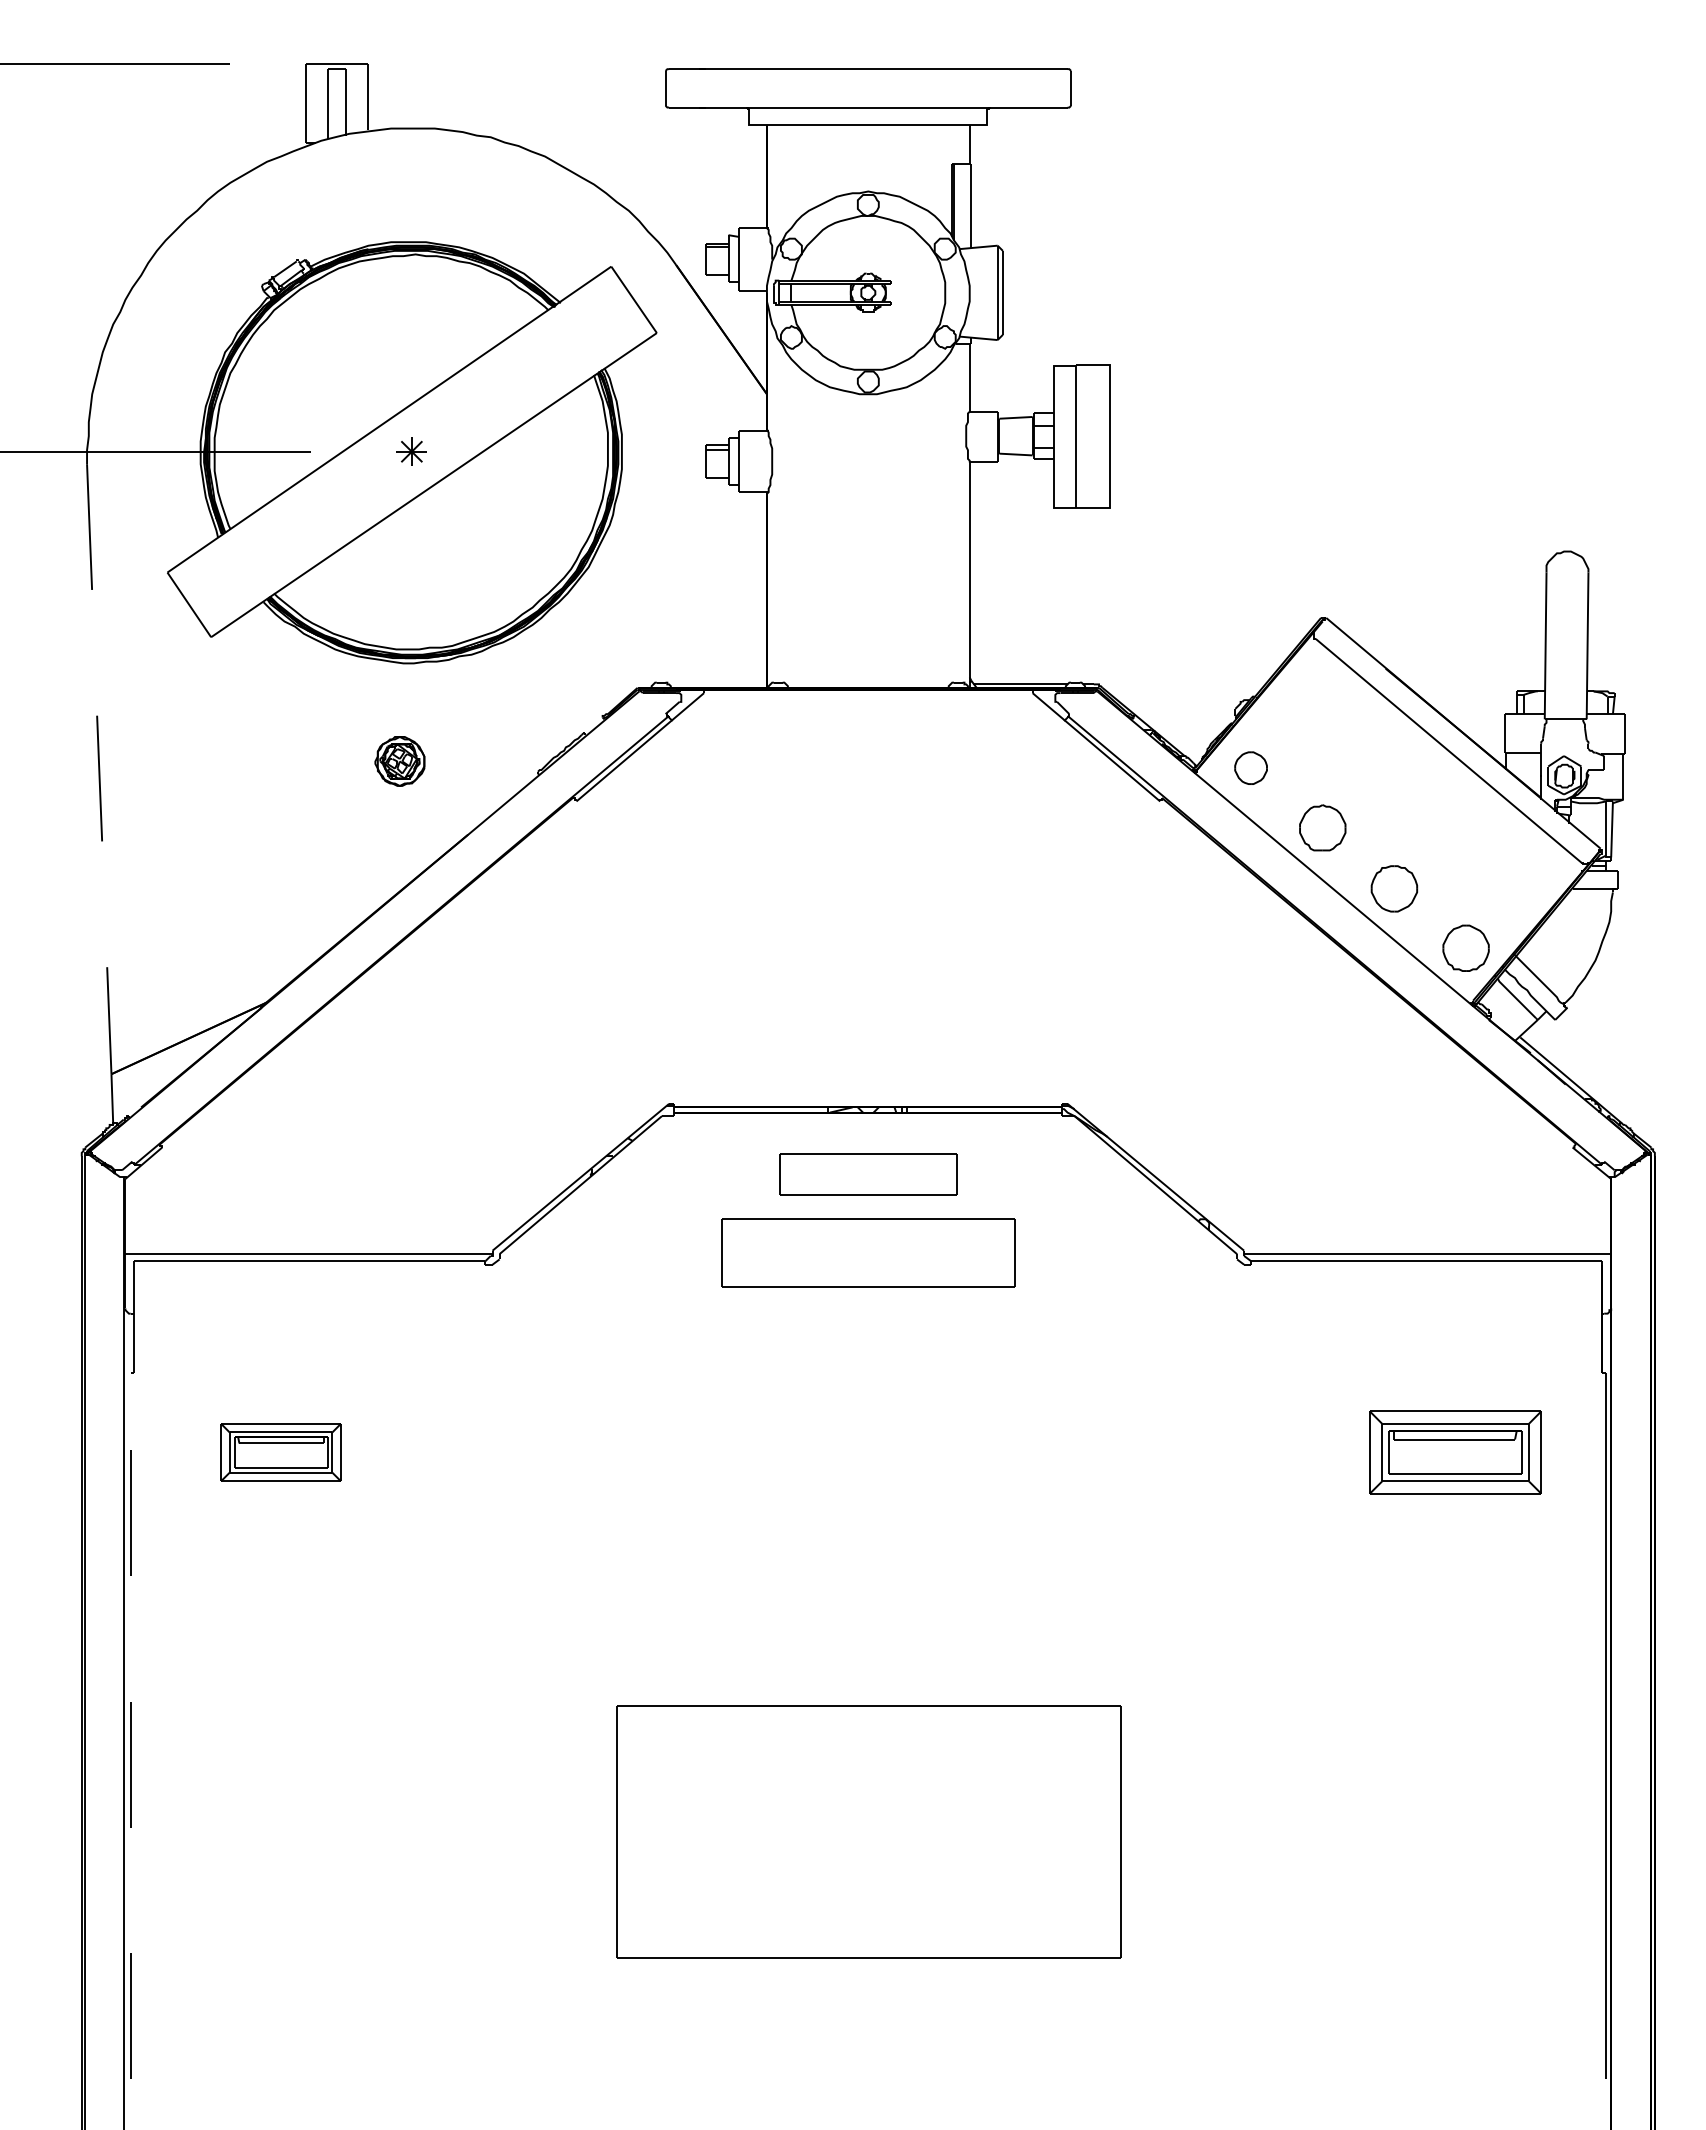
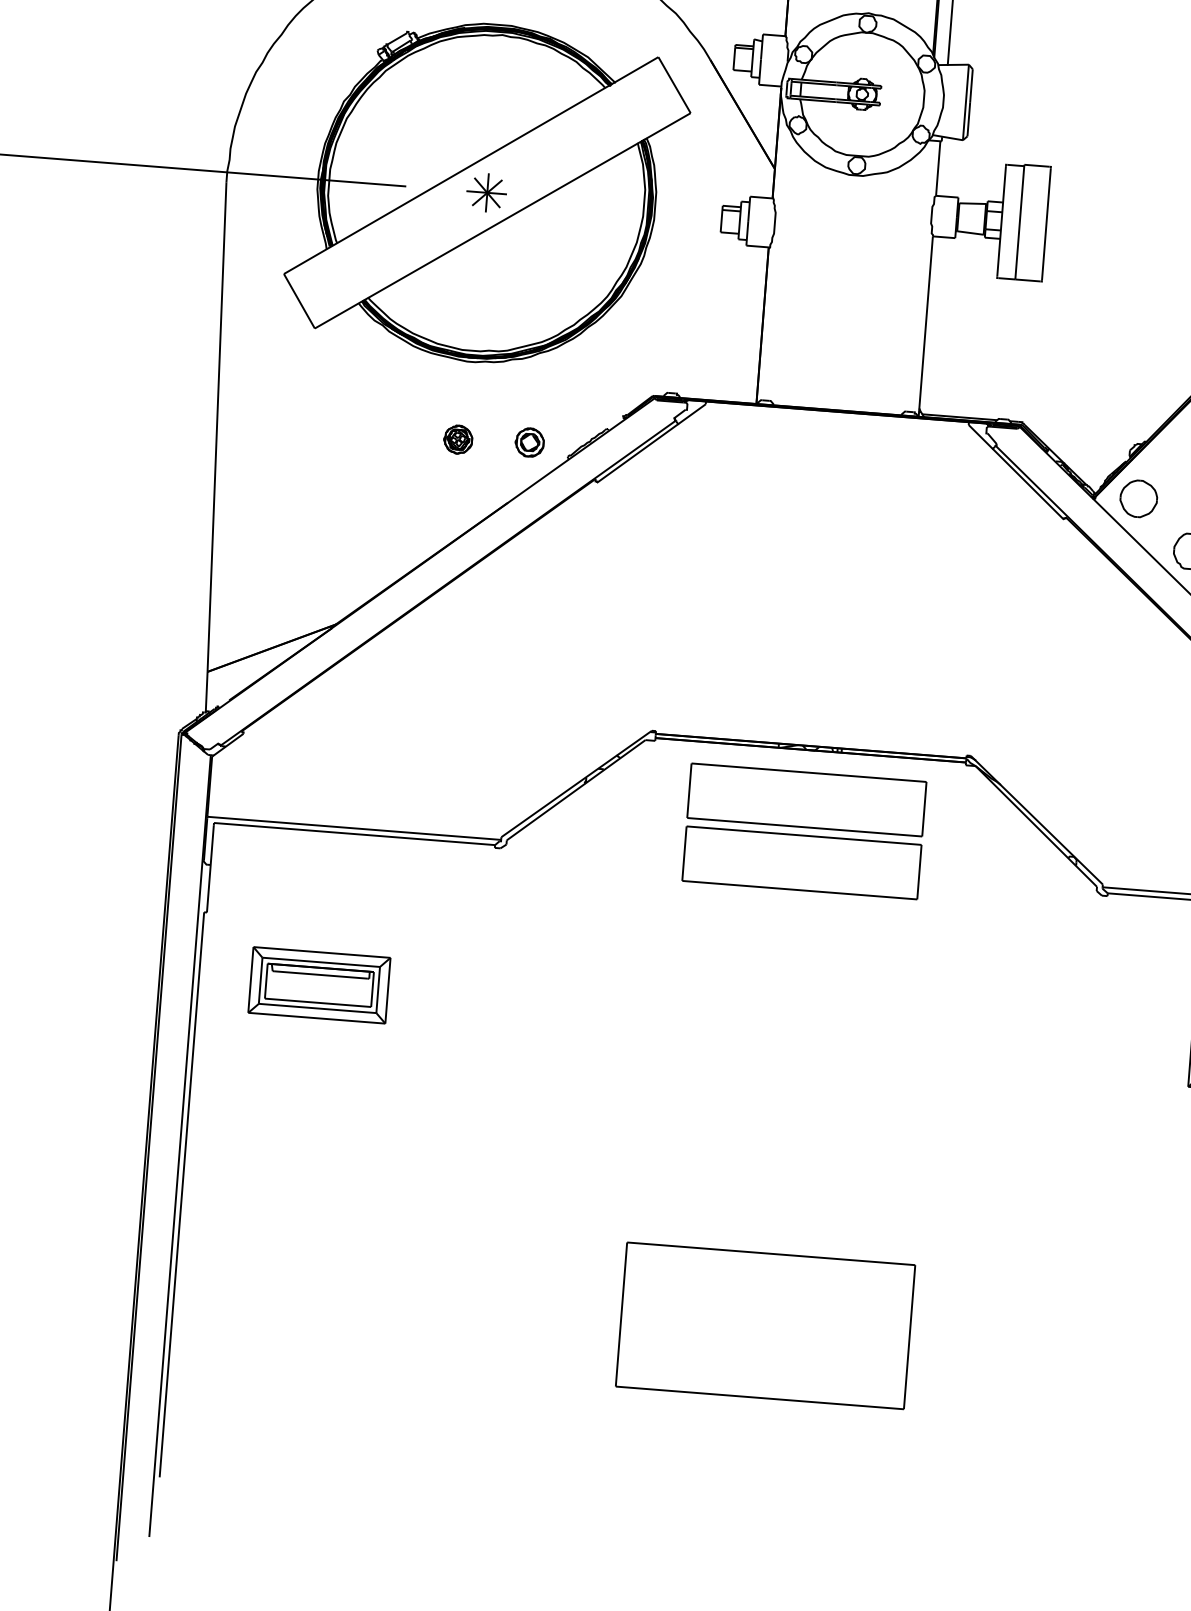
part: (411, 451) -> (486, 192), size x1.67
part: (488, 757) -> (529, 442), added
part: (399, 760) -> (457, 439), size x0.71
part: (1250, 767) -> (1138, 498), size x1.43
line: (99, 769) -> (217, 427), dashed -> solid
part: (868, 1174) -> (807, 799), size x1.67
part: (280, 1452) -> (319, 985), size x1.43
line: (130, 1725) -> (181, 1194), dashed -> solid
part: (867, 1831) -> (764, 1325), size x0.71

